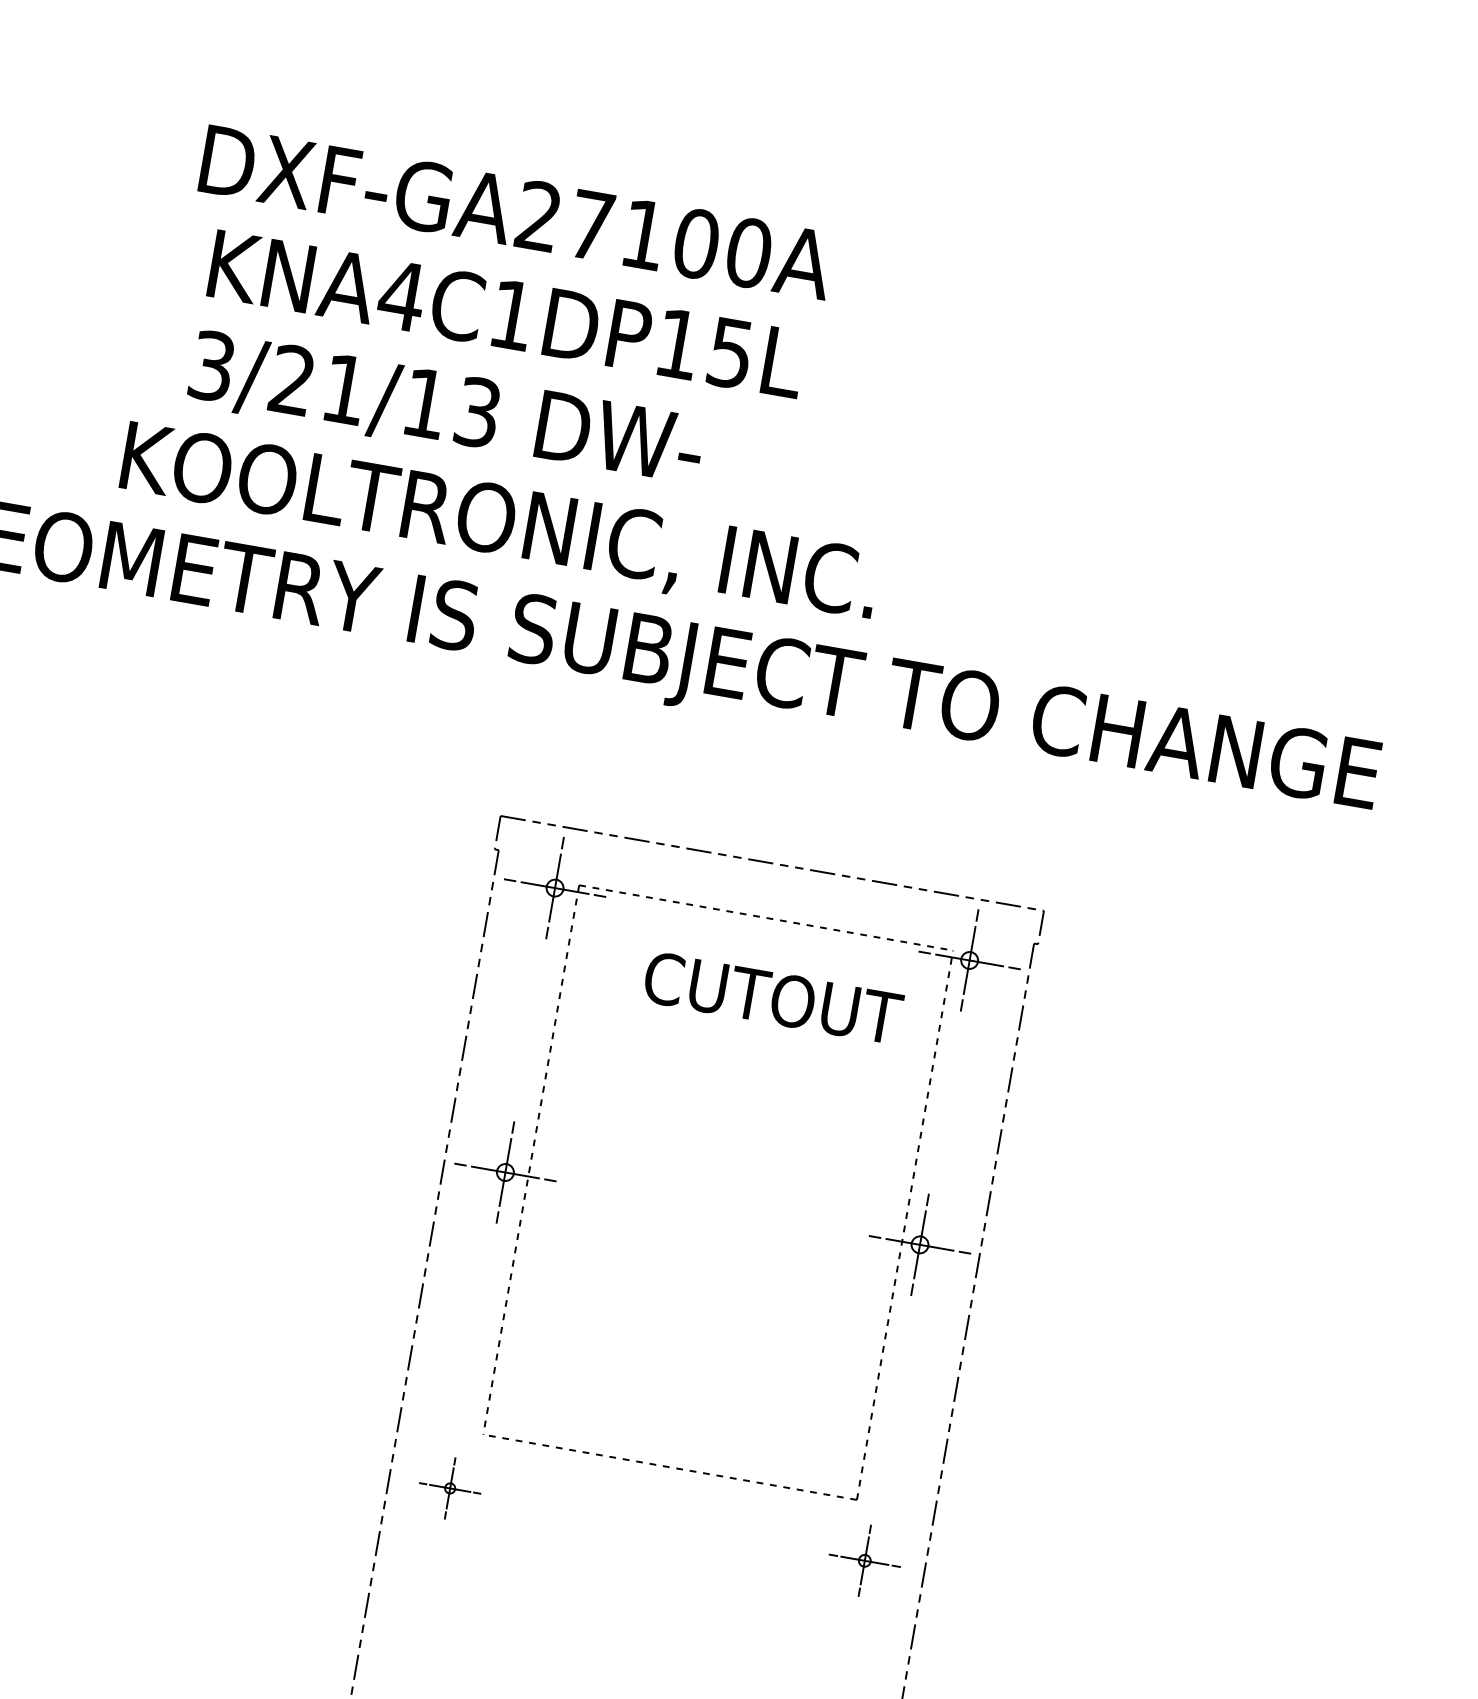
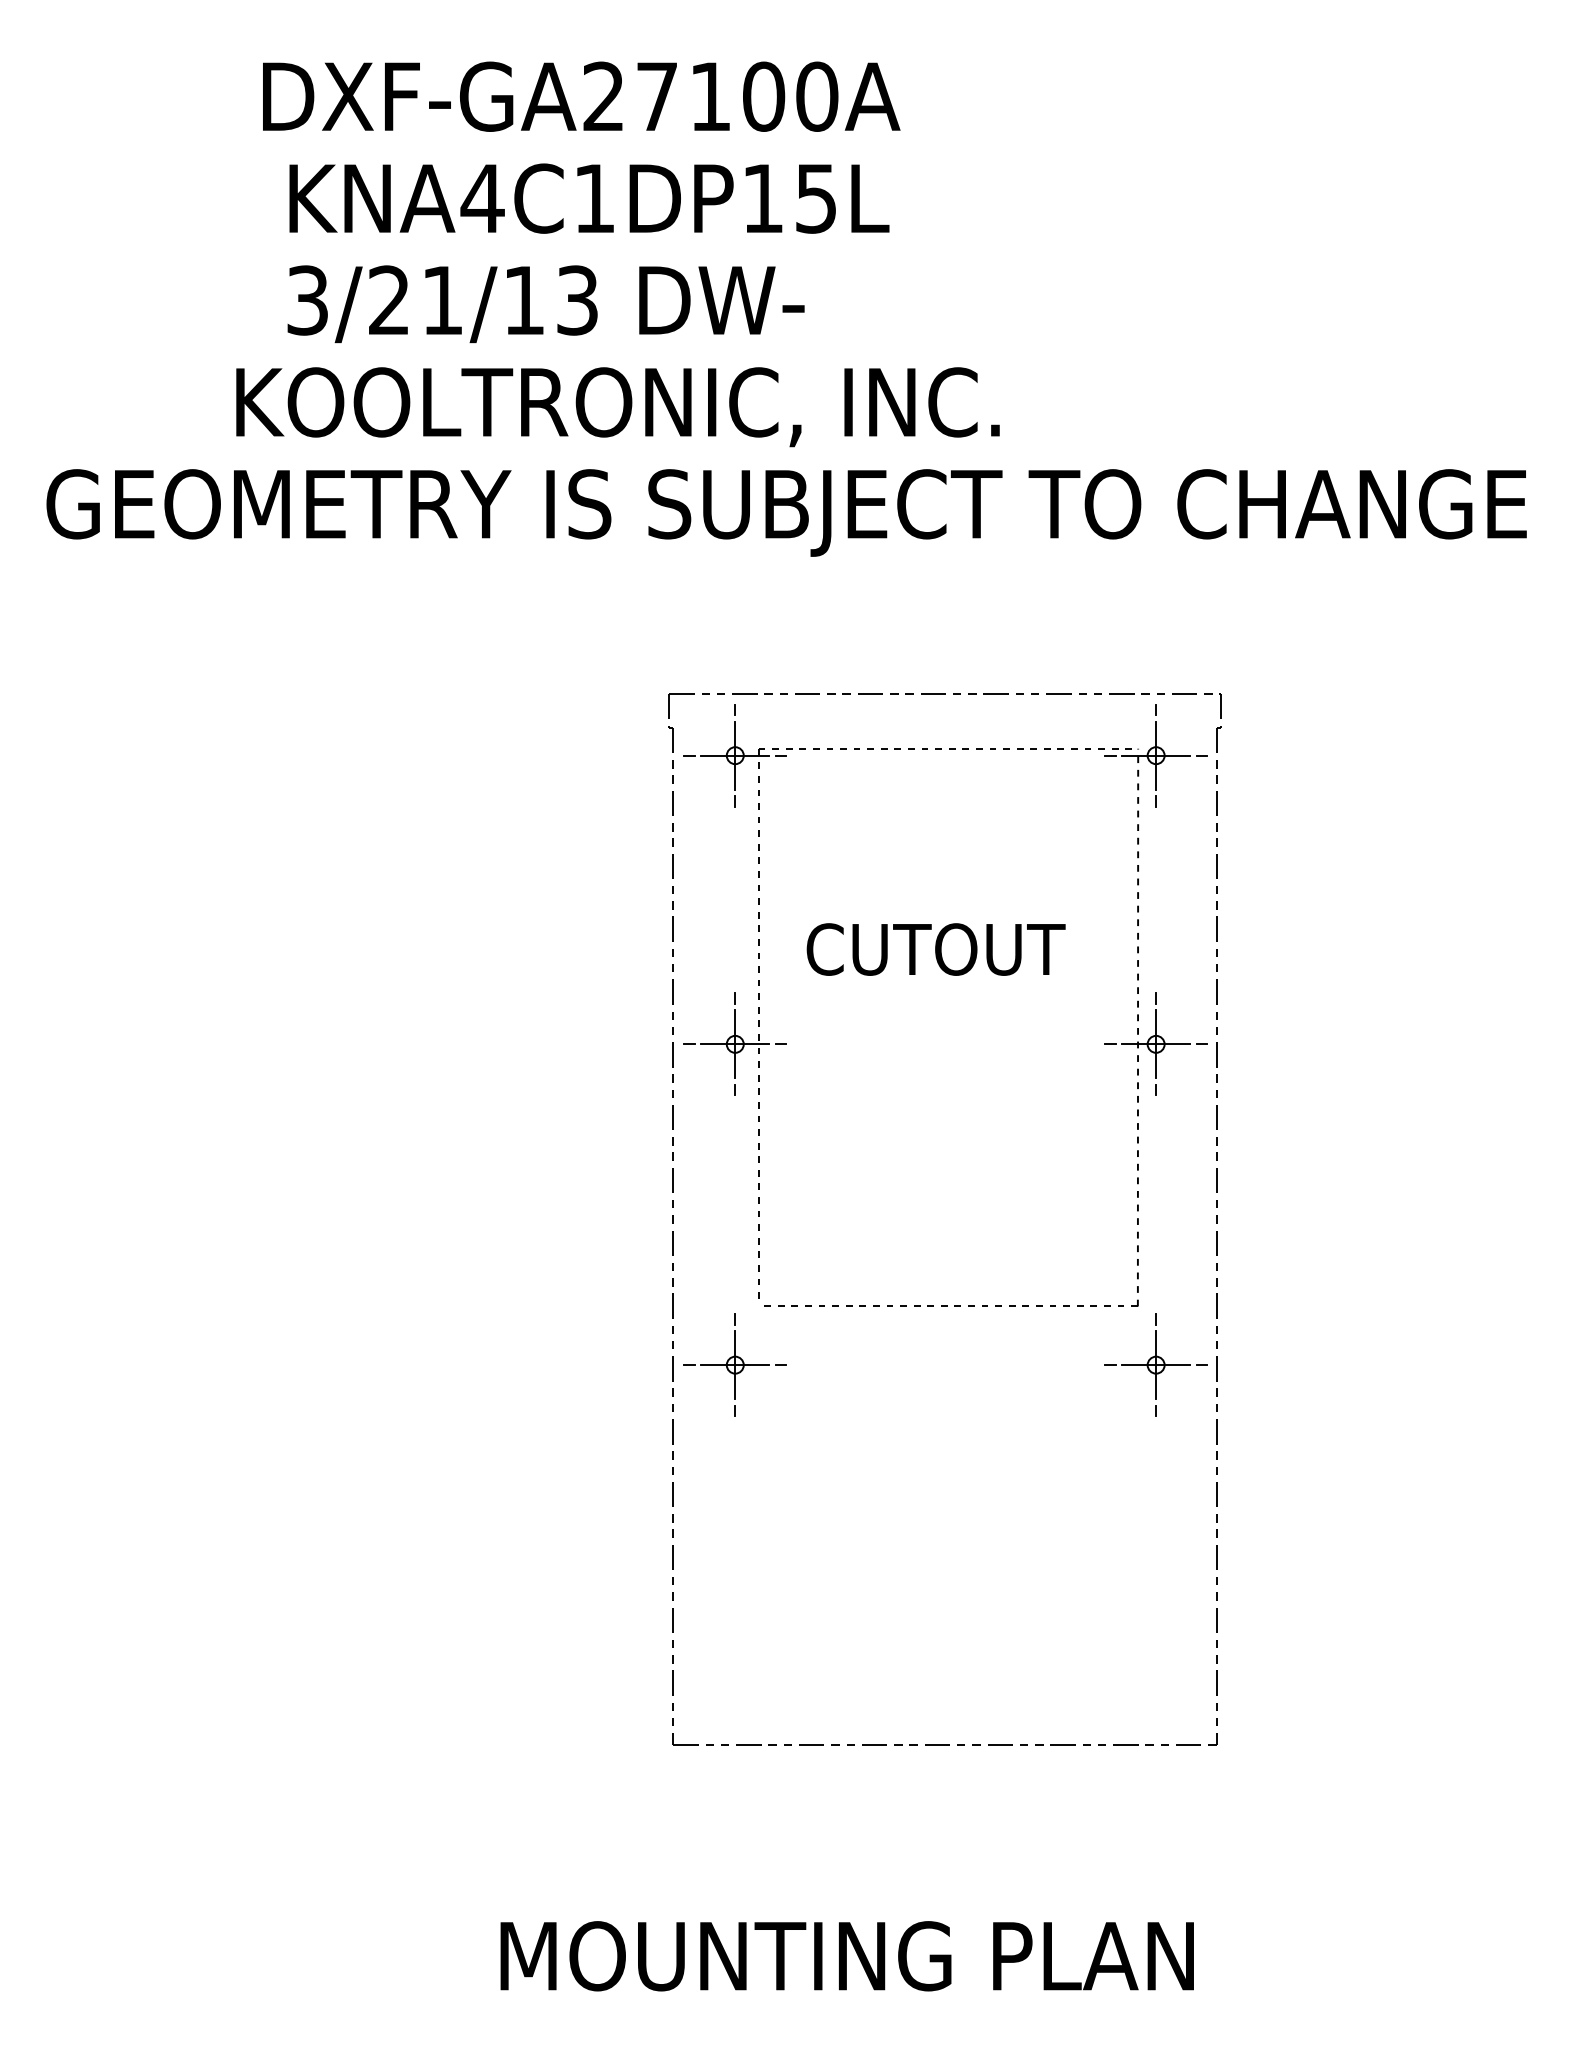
text: (772, 997) -> (935, 949), moved
part: (449, 1487) -> (734, 1364), size x1.67
part: (864, 1560) -> (1155, 1364), size x1.43

